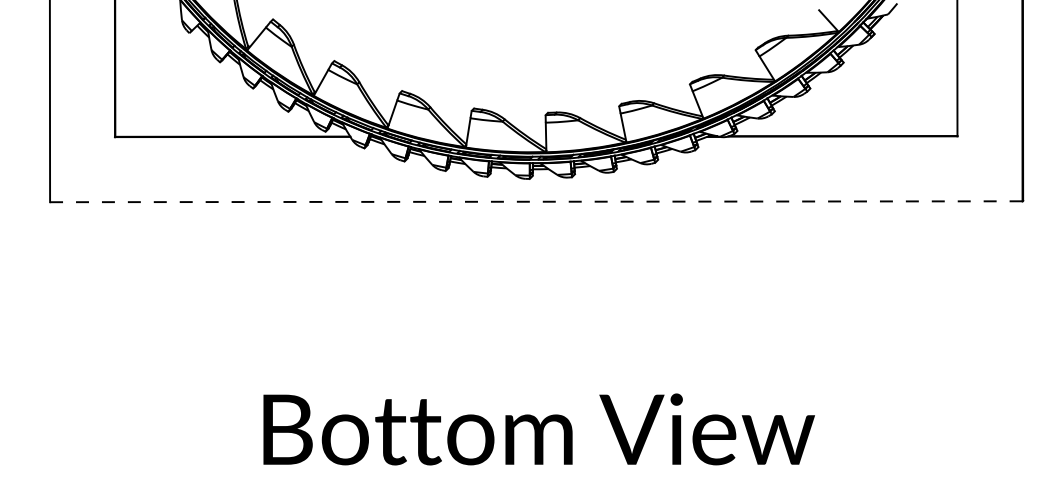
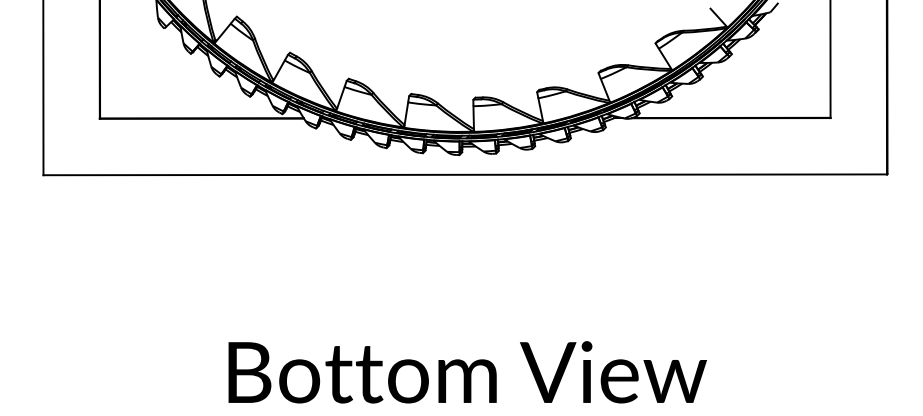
line: (536, 201) -> (465, 174), dashed -> solid

